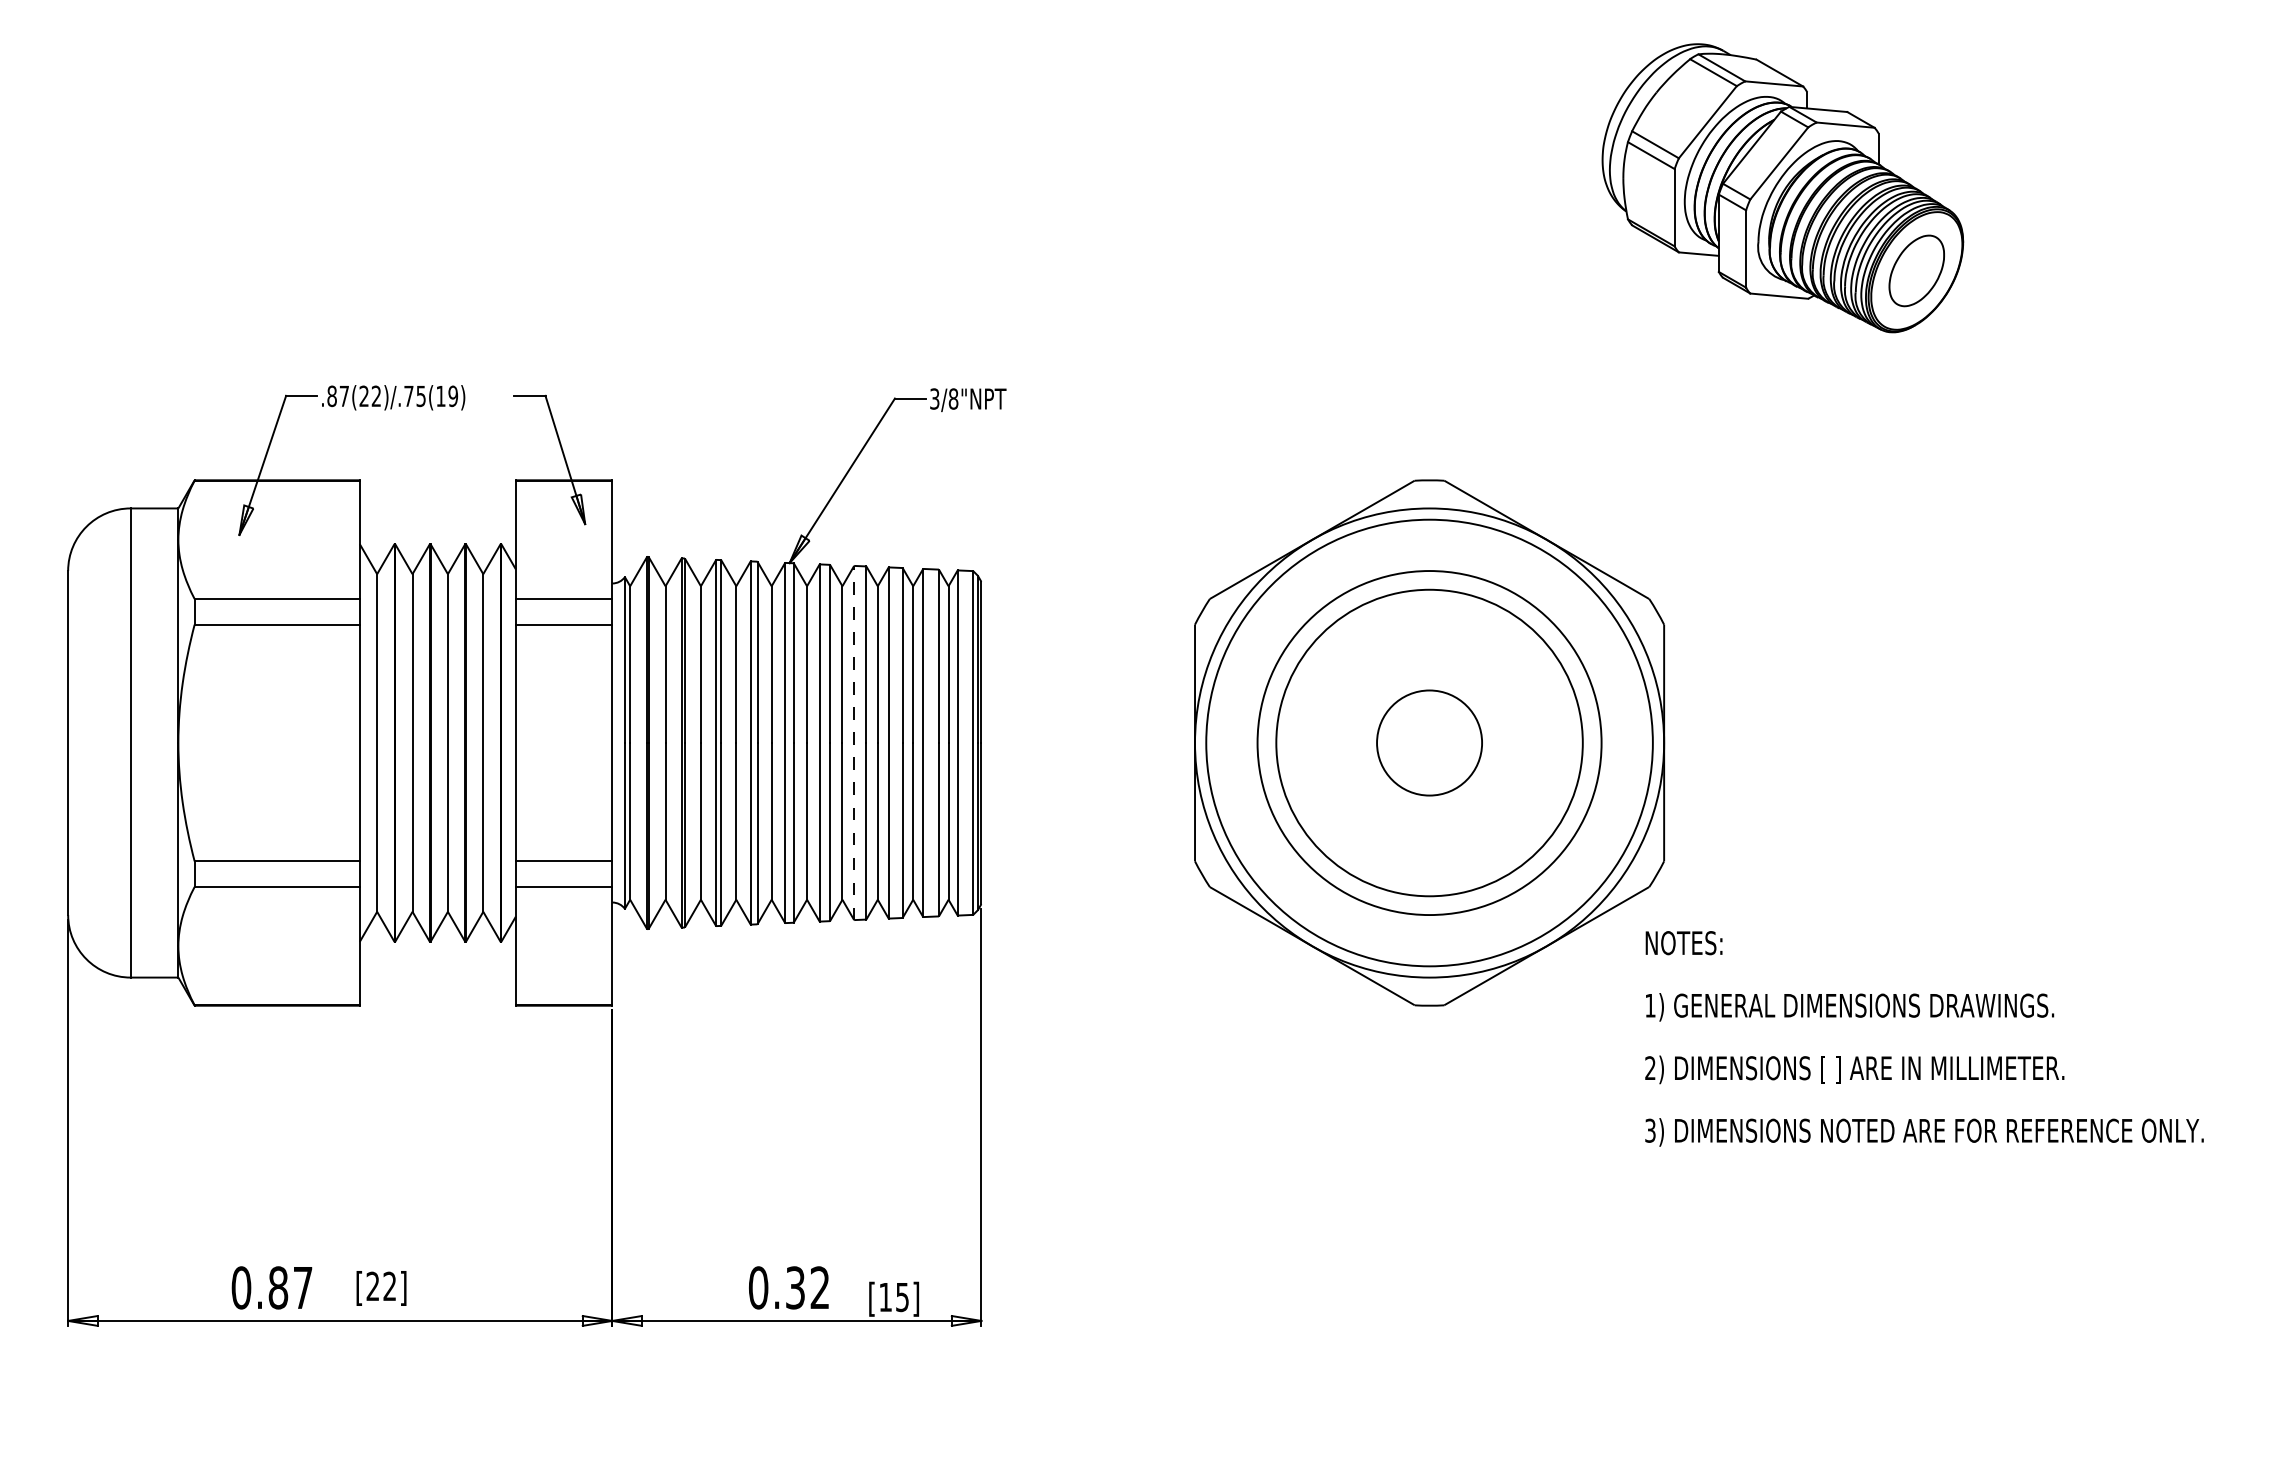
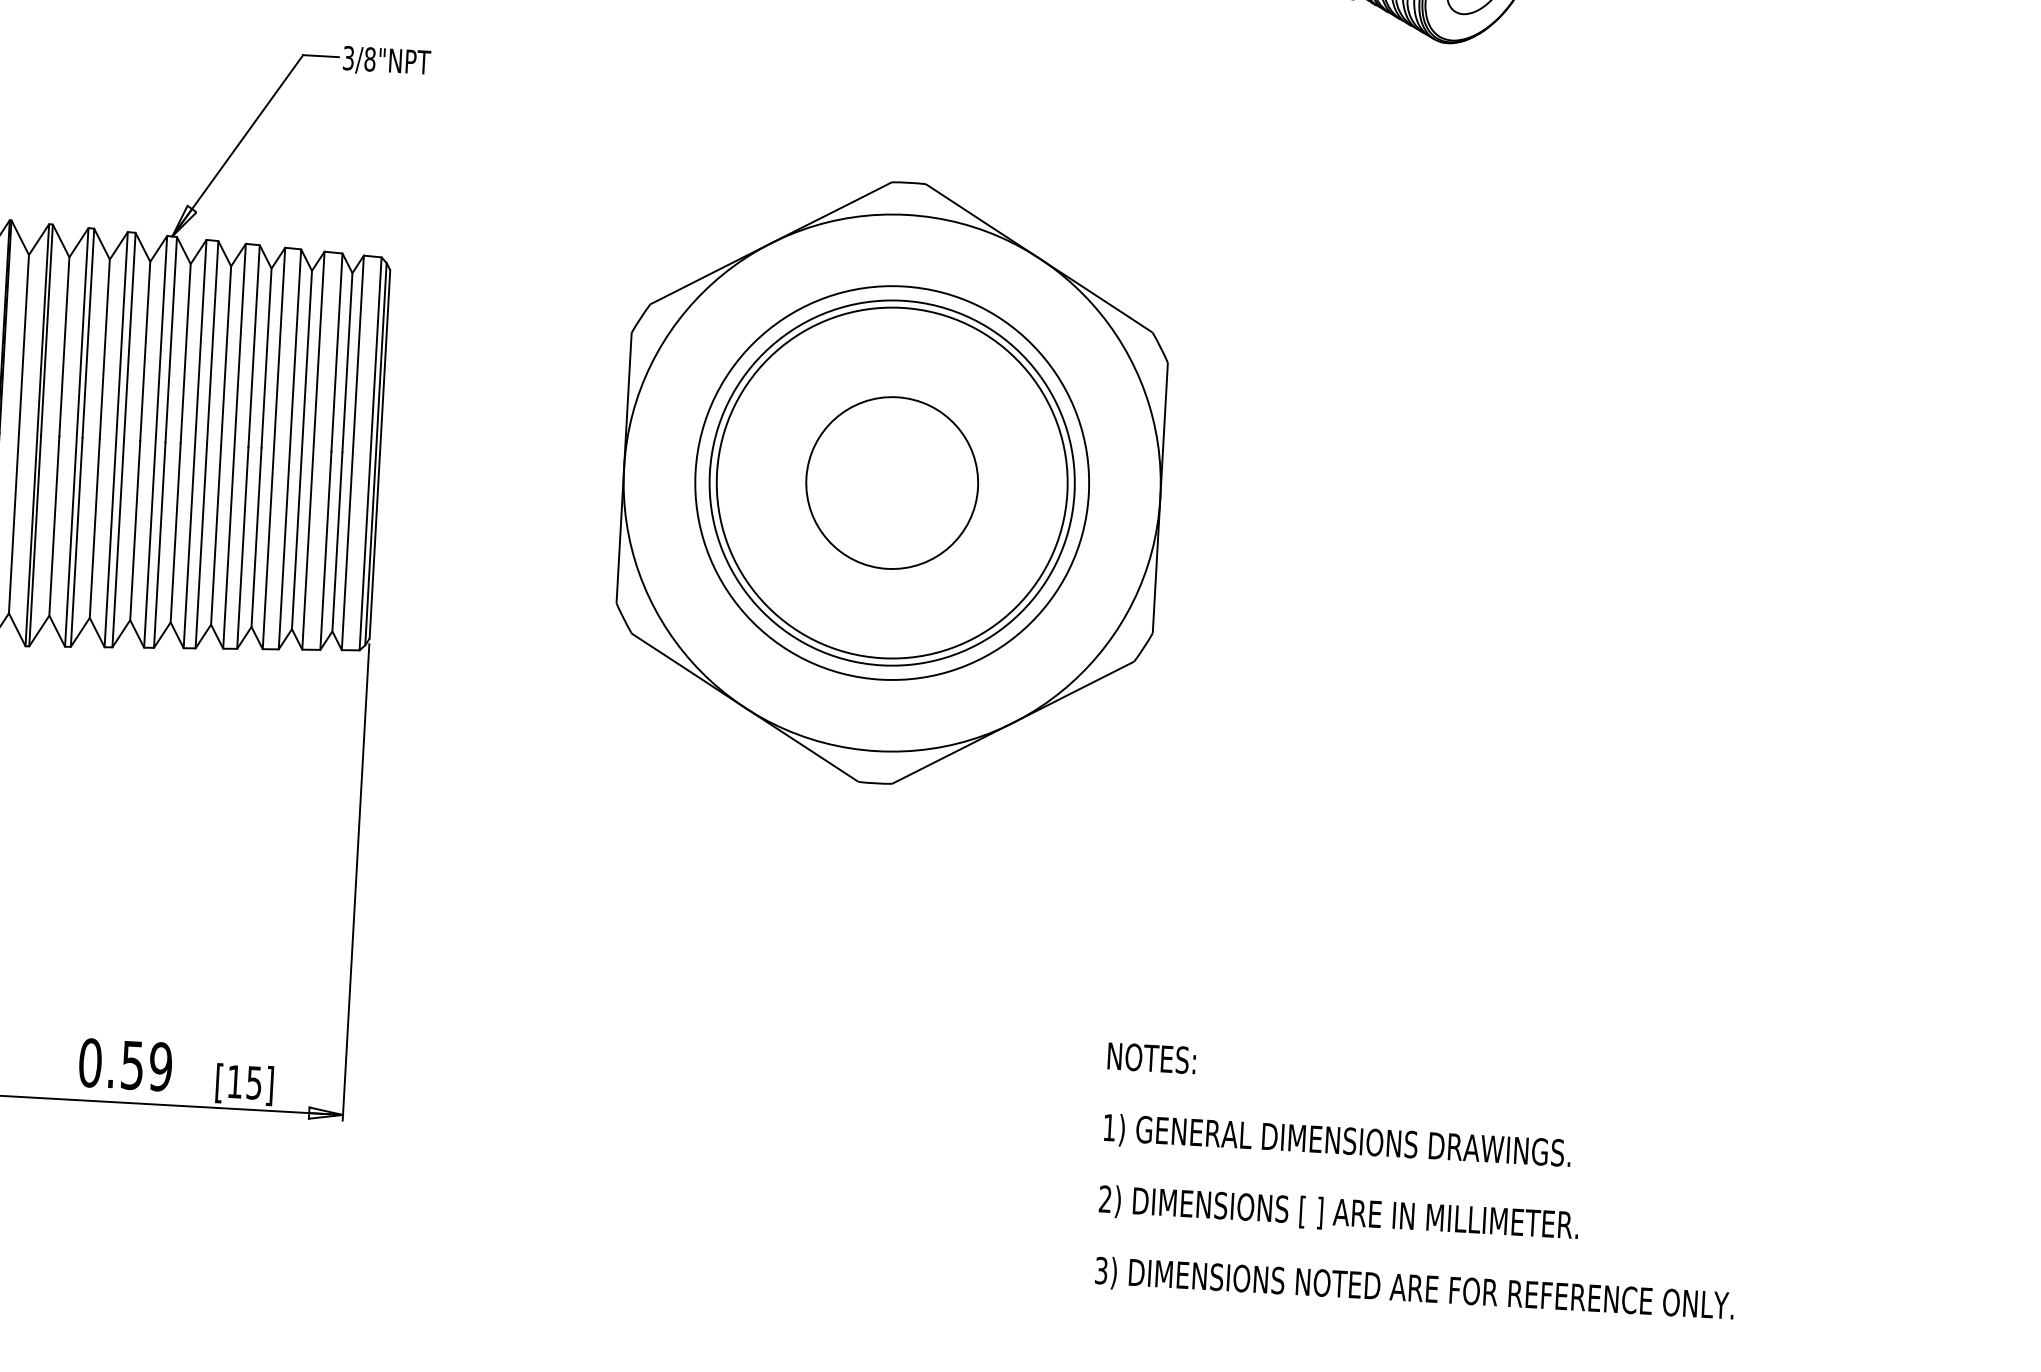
line: (854, 742) -> (234, 445), dashed -> solid
circle: (1429, 742) -> (892, 482), size x0.71
circle: (1429, 742) -> (892, 482), size x1.43
text: (1924, 1038) -> (1420, 1182), moved
text: (807, 1287) -> (146, 1065), 0.32 -> 0.59

